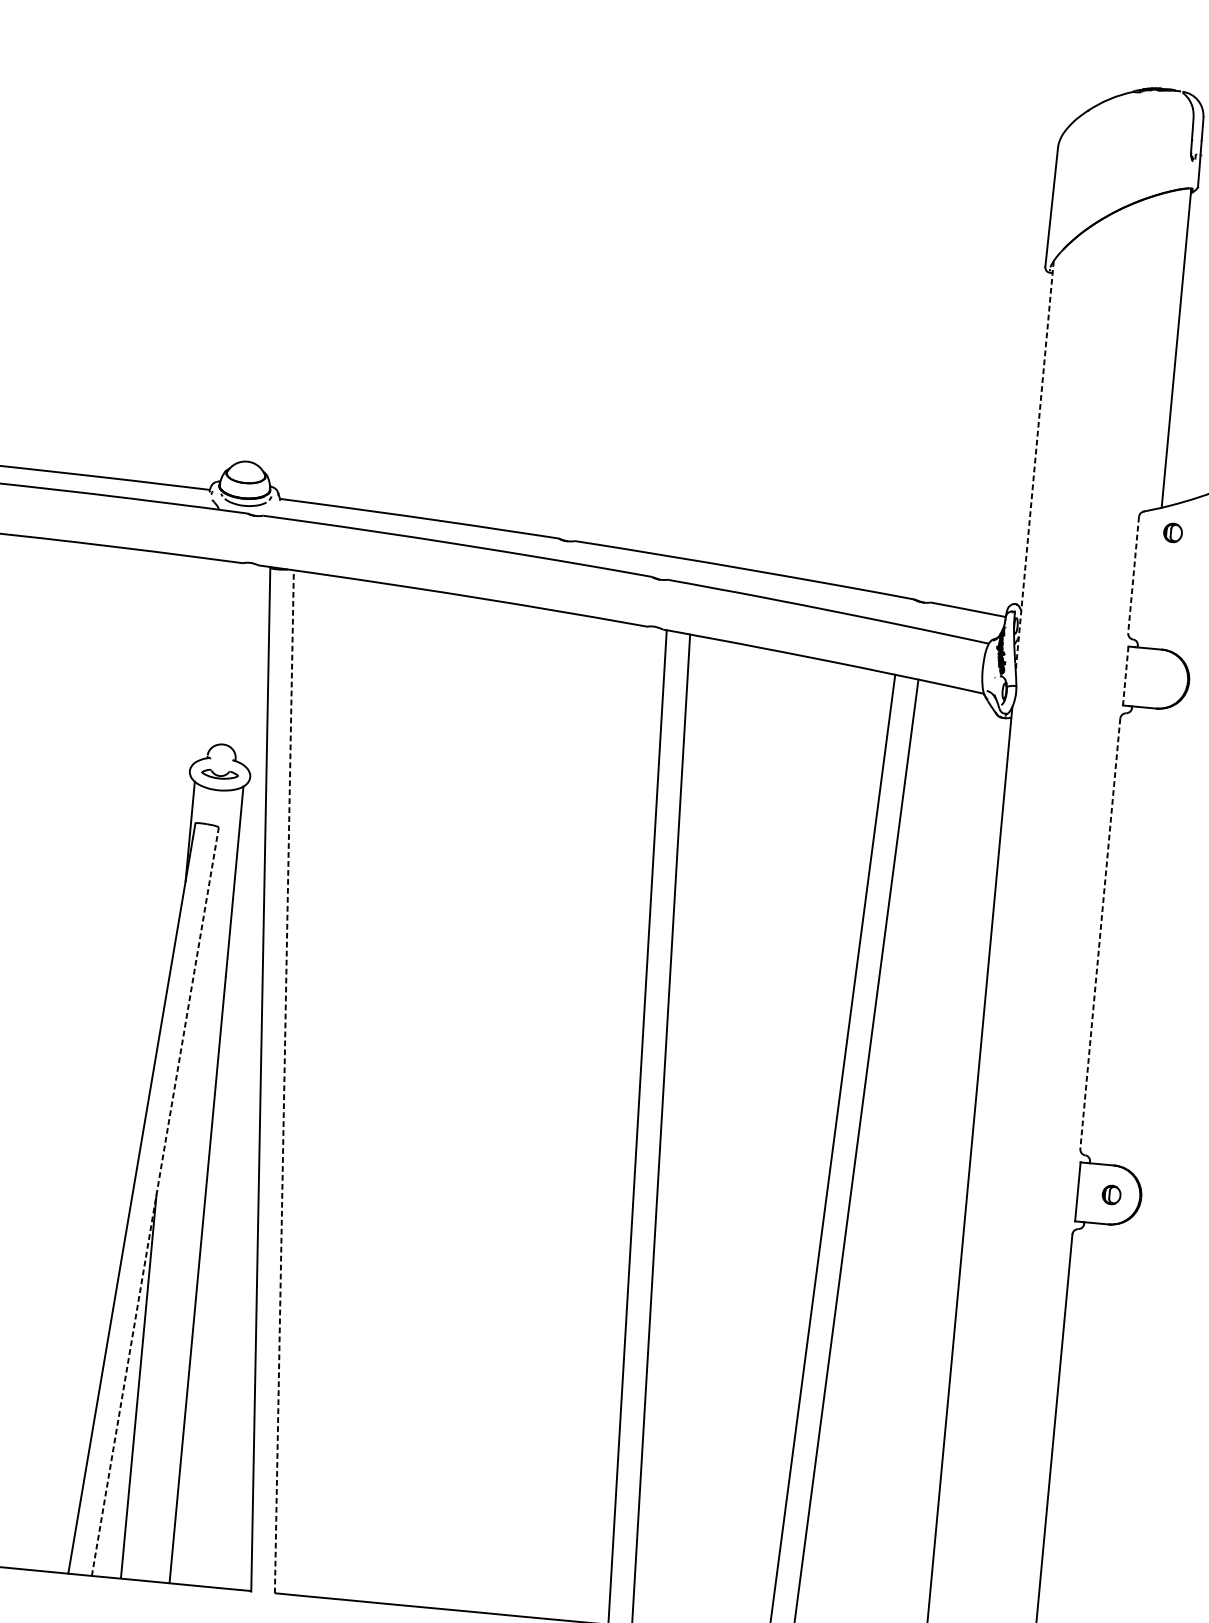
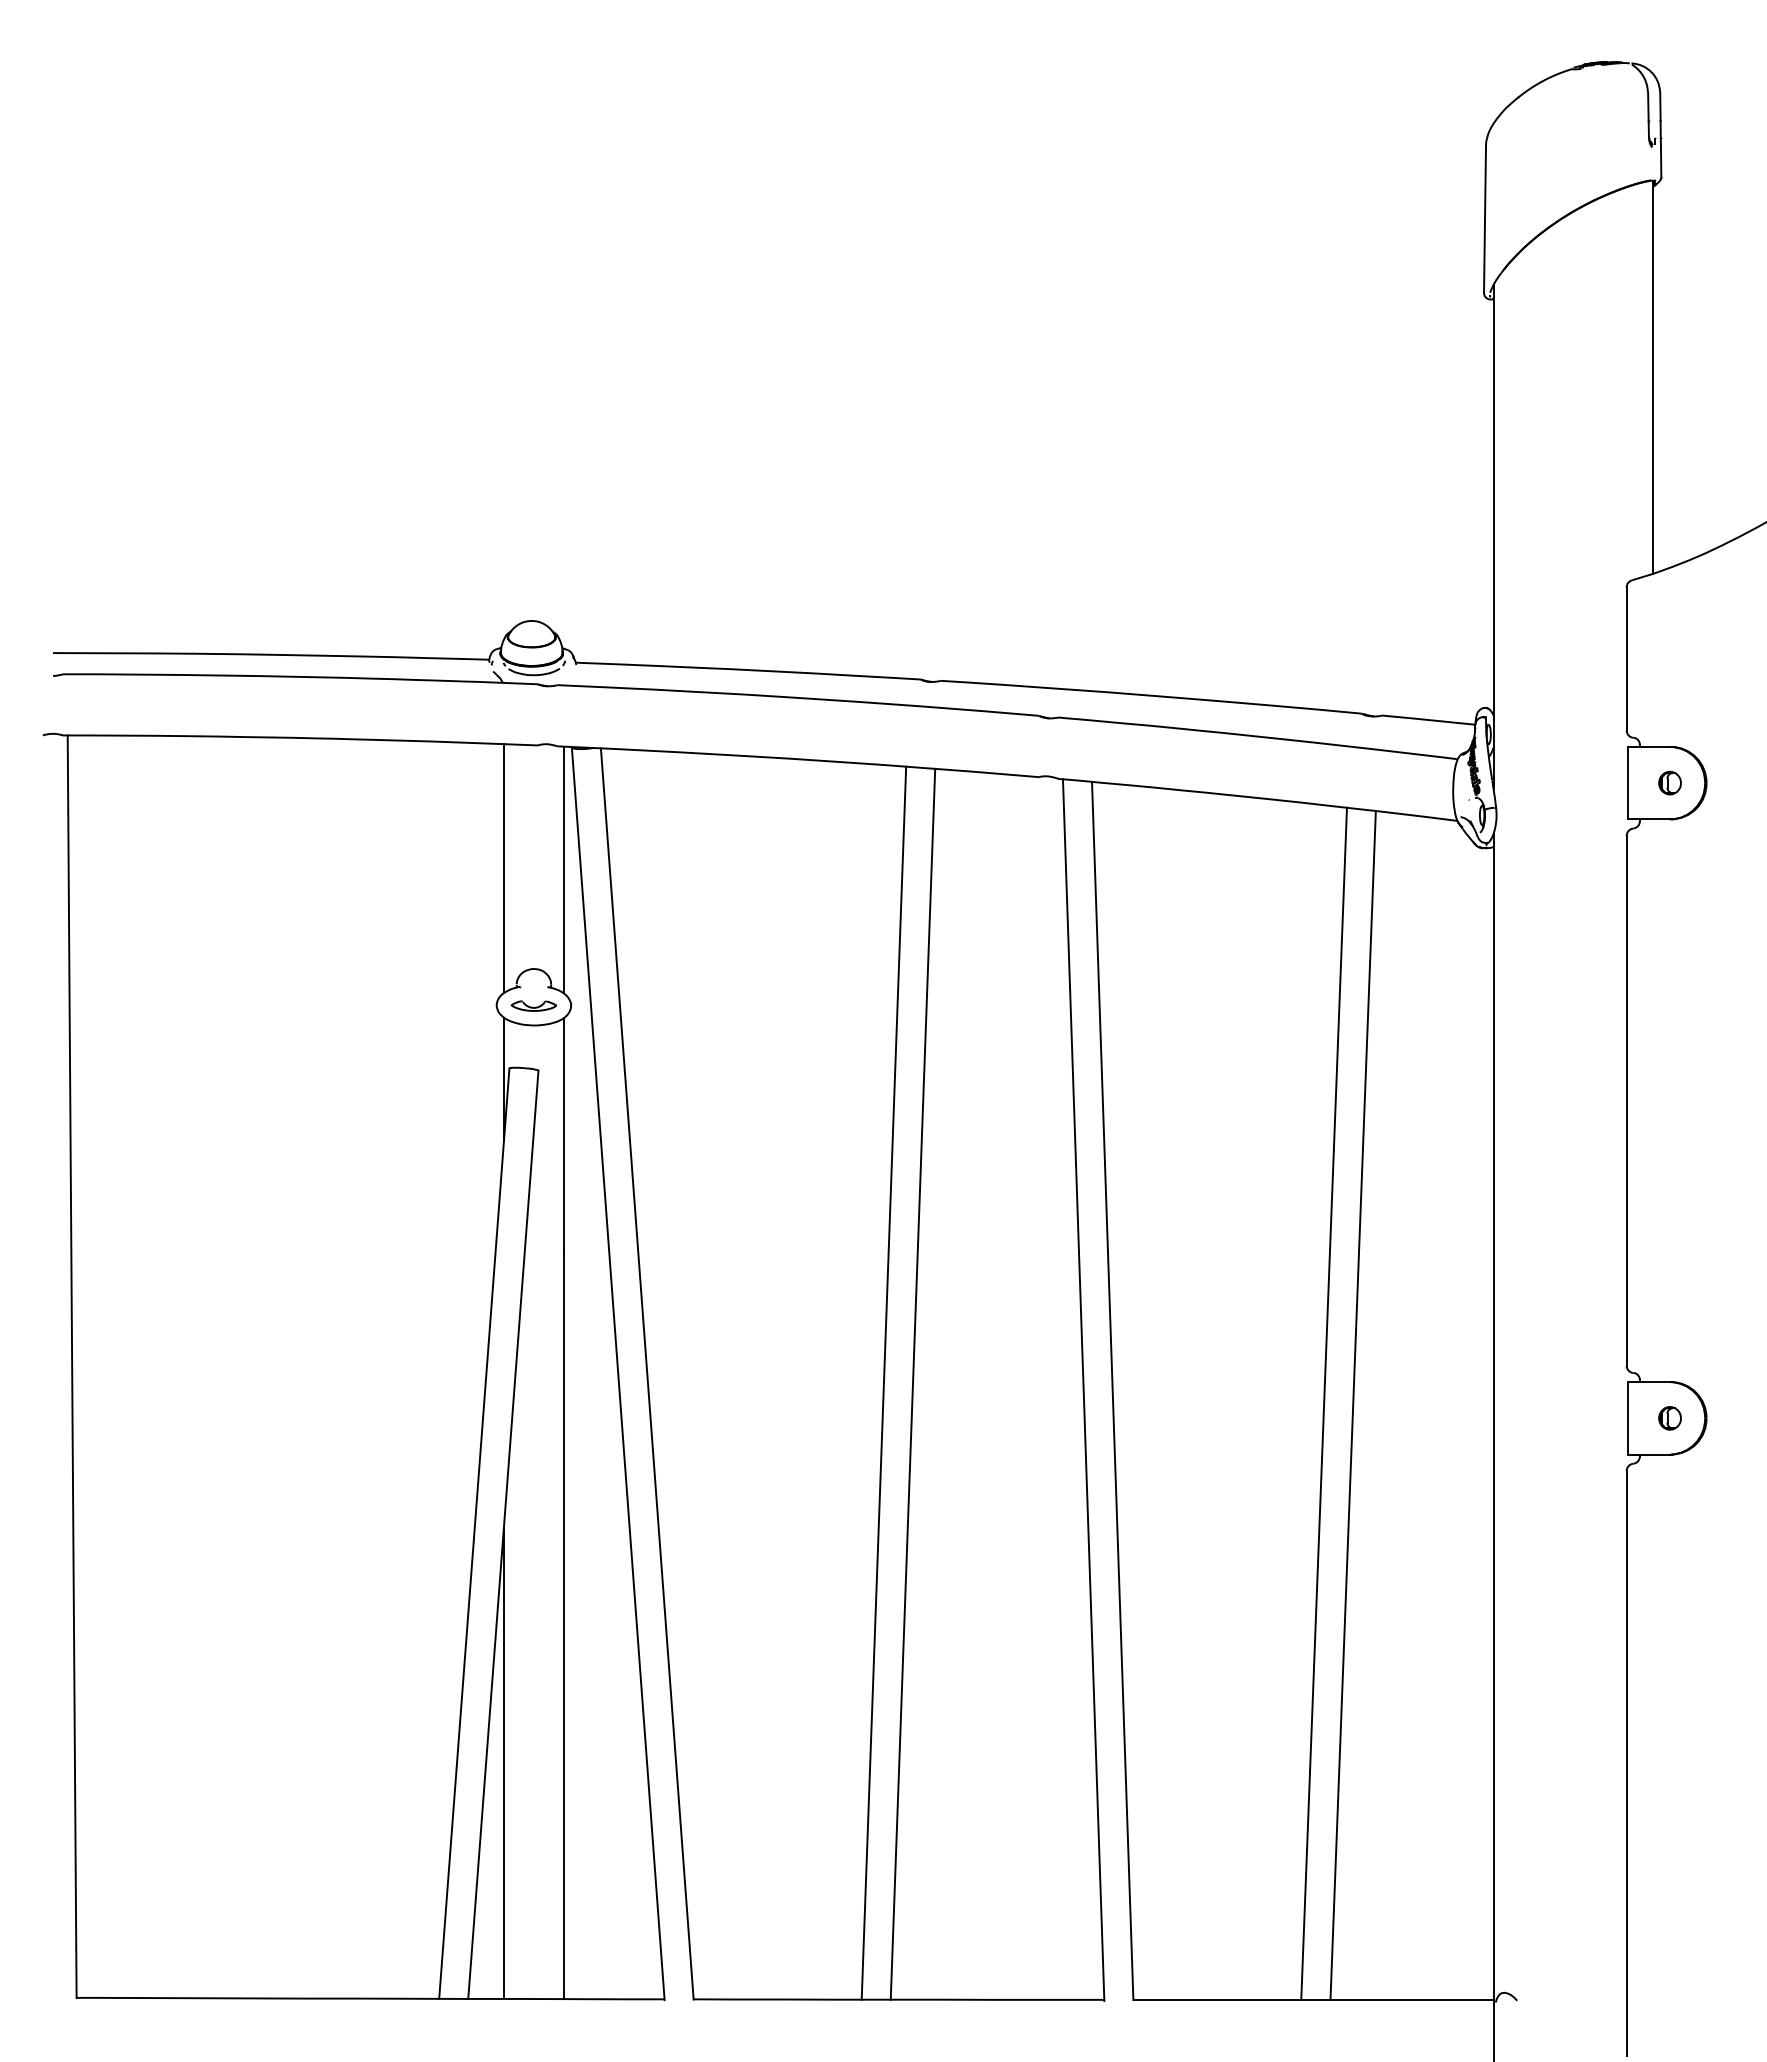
line: (1034, 465) -> (1493, 536), dashed -> solid
part: (1172, 532) -> (1669, 782), moved
line: (1133, 574) -> (1626, 658), dashed -> solid
line: (206, 660) -> (504, 868), added
line: (254, 665) -> (563, 869), added
line: (1125, 676) -> (1628, 783), dashed -> solid
line: (1100, 933) -> (1626, 1100), dashed -> solid
line: (284, 1081) -> (647, 1373), dashed -> solid
line: (475, 1106) -> (883, 1382), added
line: (499, 1109) -> (912, 1383), added
line: (155, 1201) -> (503, 1534), dashed -> solid

